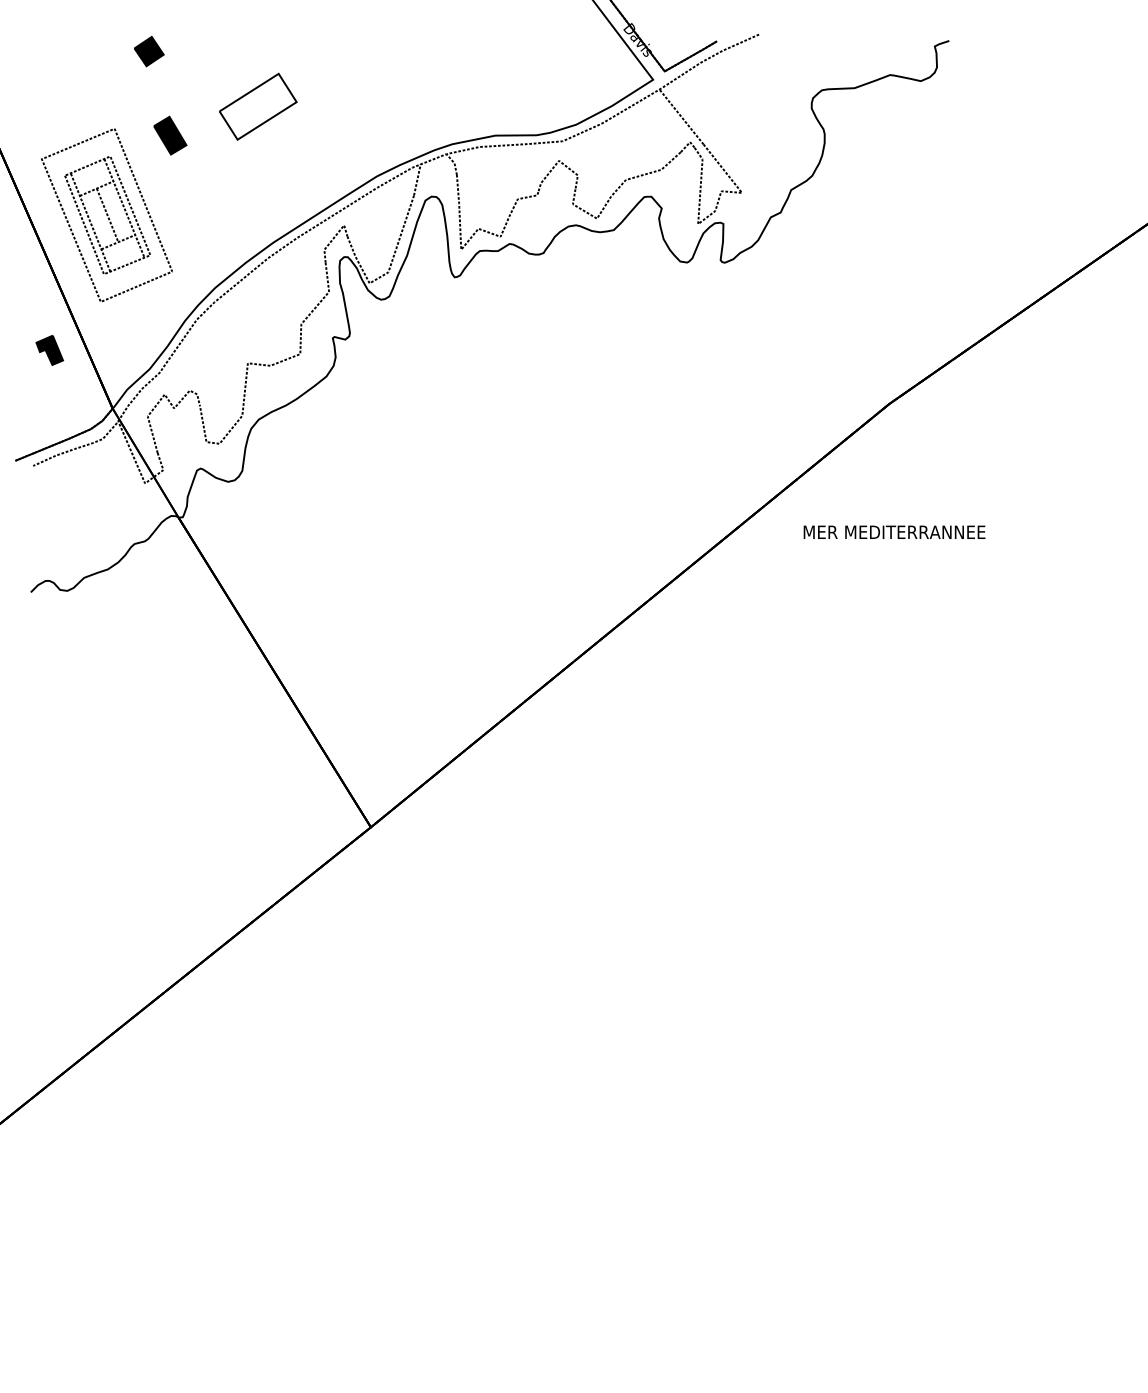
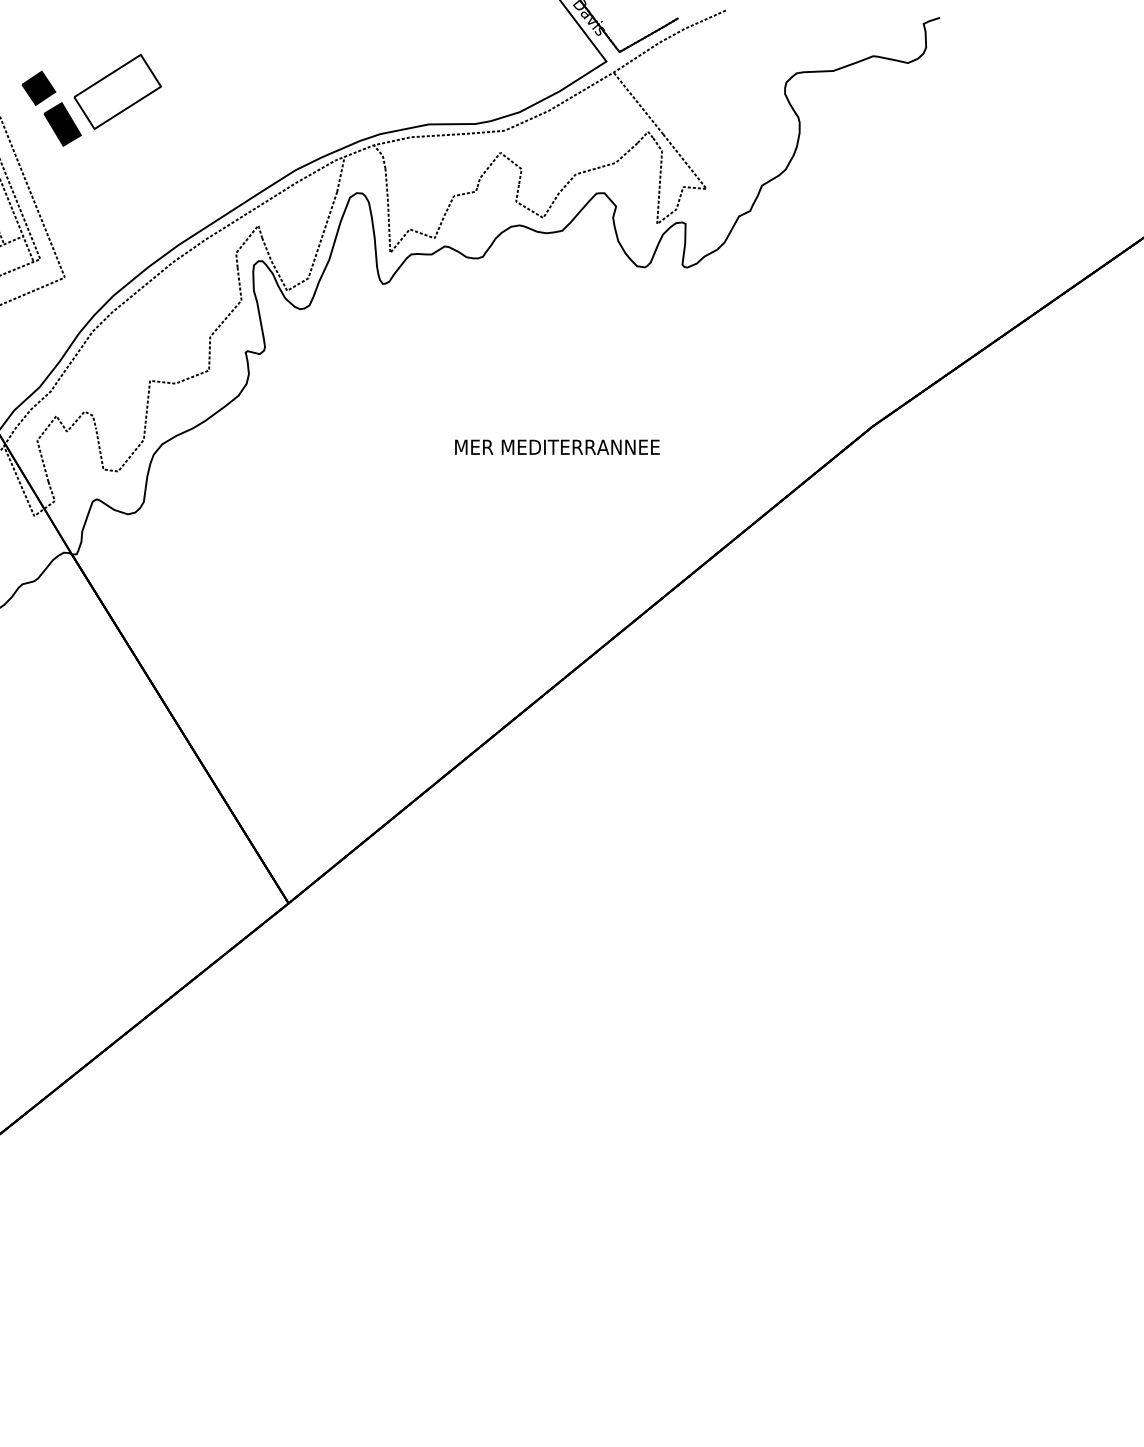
part: (149, 51) -> (39, 88), moved
part: (258, 106) -> (118, 91), moved
text: (894, 531) -> (557, 446), moved

